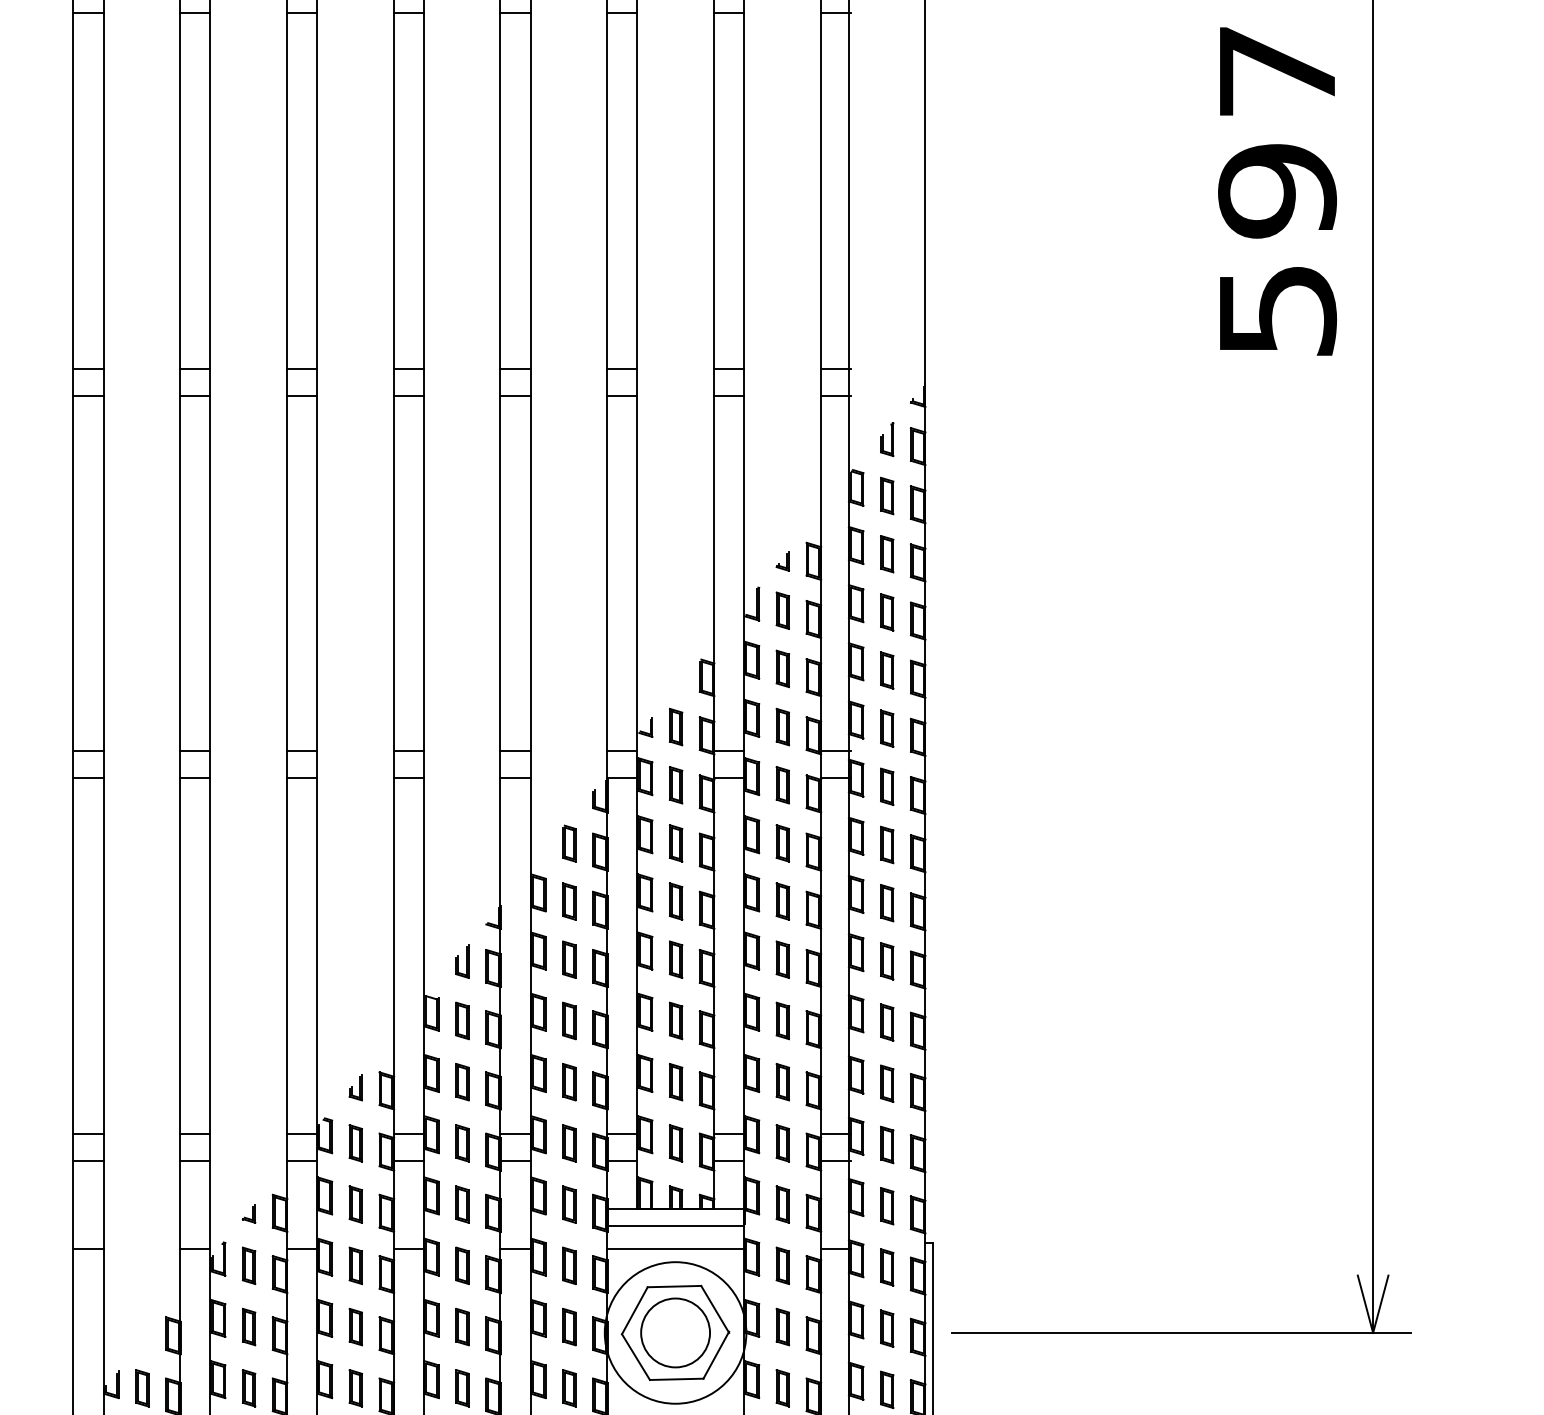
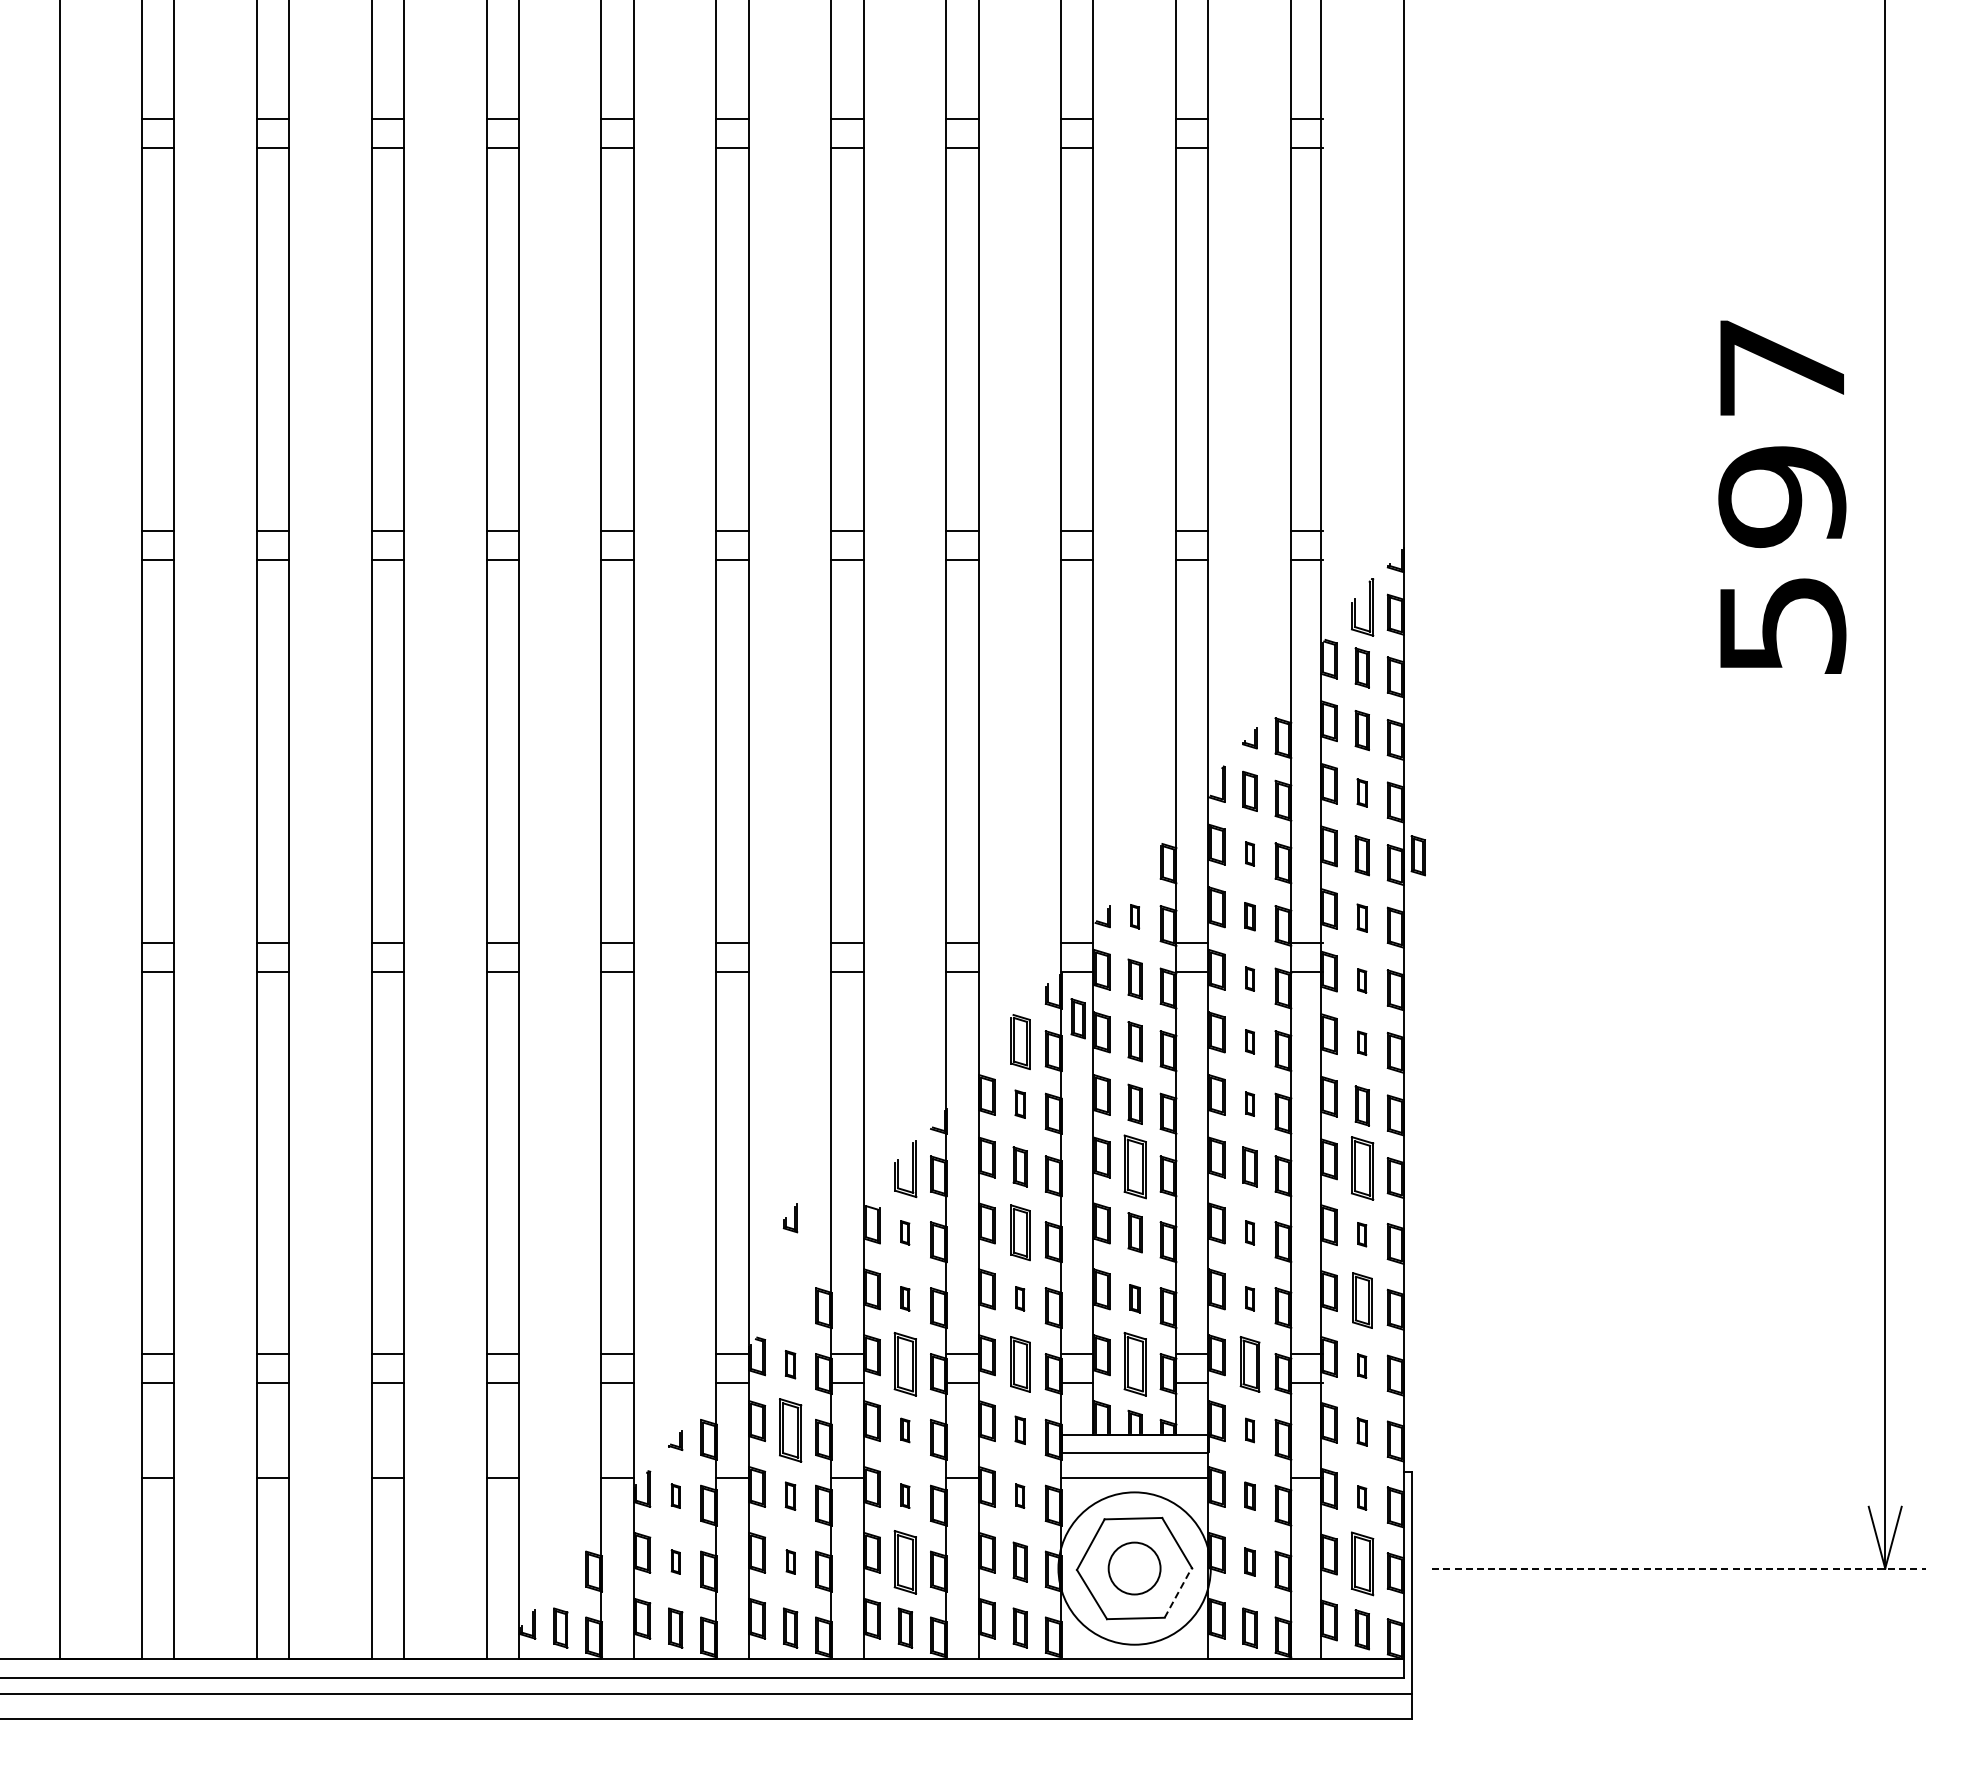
text: (1277, 190) -> (1782, 496), moved
part: (886, 438) -> (1361, 606), size x1.6
part: (886, 611) -> (1361, 792), size x0.7
part: (782, 668) -> (1249, 853), size x0.6
part: (938, 670) -> (1417, 855), added
part: (675, 727) -> (1134, 916), size x0.6
part: (782, 727) -> (1249, 916), size x0.7
part: (886, 727) -> (1361, 917), size x0.7
part: (782, 784) -> (1249, 978), size x0.6
part: (886, 786) -> (1361, 980), size x0.6
part: (622, 821) -> (1077, 1018), added
part: (568, 843) -> (1019, 1041), size x1.4
part: (782, 843) -> (1249, 1041), size x0.6
part: (886, 844) -> (1361, 1042), size x0.6
part: (568, 900) -> (1019, 1103), size x0.7
part: (782, 900) -> (1249, 1103), size x0.6
part: (675, 959) -> (1134, 1166), size x1.6
part: (461, 961) -> (904, 1168), size x1.6
part: (886, 961) -> (1361, 1168), size x1.6
part: (461, 1020) -> (904, 1232), size x0.6
part: (568, 1020) -> (1019, 1232), size x1.4
part: (782, 1020) -> (1249, 1232), size x0.6
part: (886, 1022) -> (1361, 1234), size x0.6
part: (462, 1081) -> (905, 1298), size x0.6
part: (568, 1081) -> (1019, 1298), size x0.6
part: (675, 1081) -> (1134, 1298), size x0.7
part: (782, 1081) -> (1249, 1298), size x0.6
part: (886, 1082) -> (1361, 1299), size x1.4
part: (355, 1087) -> (790, 1218), moved
part: (355, 1143) -> (790, 1364), size x0.7
part: (462, 1143) -> (905, 1364), size x1.6
part: (568, 1143) -> (1019, 1364), size x1.4
part: (675, 1143) -> (1134, 1364), size x1.6
part: (782, 1143) -> (1249, 1364), size x1.4
part: (886, 1144) -> (1361, 1365), size x0.6
part: (568, 1203) -> (1019, 1429), size x0.7
part: (355, 1204) -> (790, 1430), size x1.6
part: (462, 1204) -> (905, 1430), size x0.6
part: (782, 1204) -> (1249, 1430), size x0.6
part: (886, 1205) -> (1361, 1431), size x0.7
part: (248, 1265) -> (675, 1495), size x0.6
part: (355, 1265) -> (790, 1495), size x0.7
part: (462, 1265) -> (905, 1495), size x0.6
part: (568, 1265) -> (1019, 1495), size x0.6
part: (782, 1265) -> (1249, 1495), size x0.7
part: (886, 1266) -> (1361, 1497), size x0.6
part: (248, 1326) -> (675, 1561), size x0.6
part: (355, 1326) -> (790, 1561), size x0.6
part: (462, 1326) -> (905, 1561), size x1.6
part: (782, 1326) -> (1249, 1561), size x0.7
part: (886, 1328) -> (1361, 1563), size x1.6
circle: (675, 1332) -> (1134, 1568), size x0.7
line: (1181, 1332) -> (1679, 1568), solid -> dashed
line: (716, 1355) -> (1178, 1592), solid -> dashed

